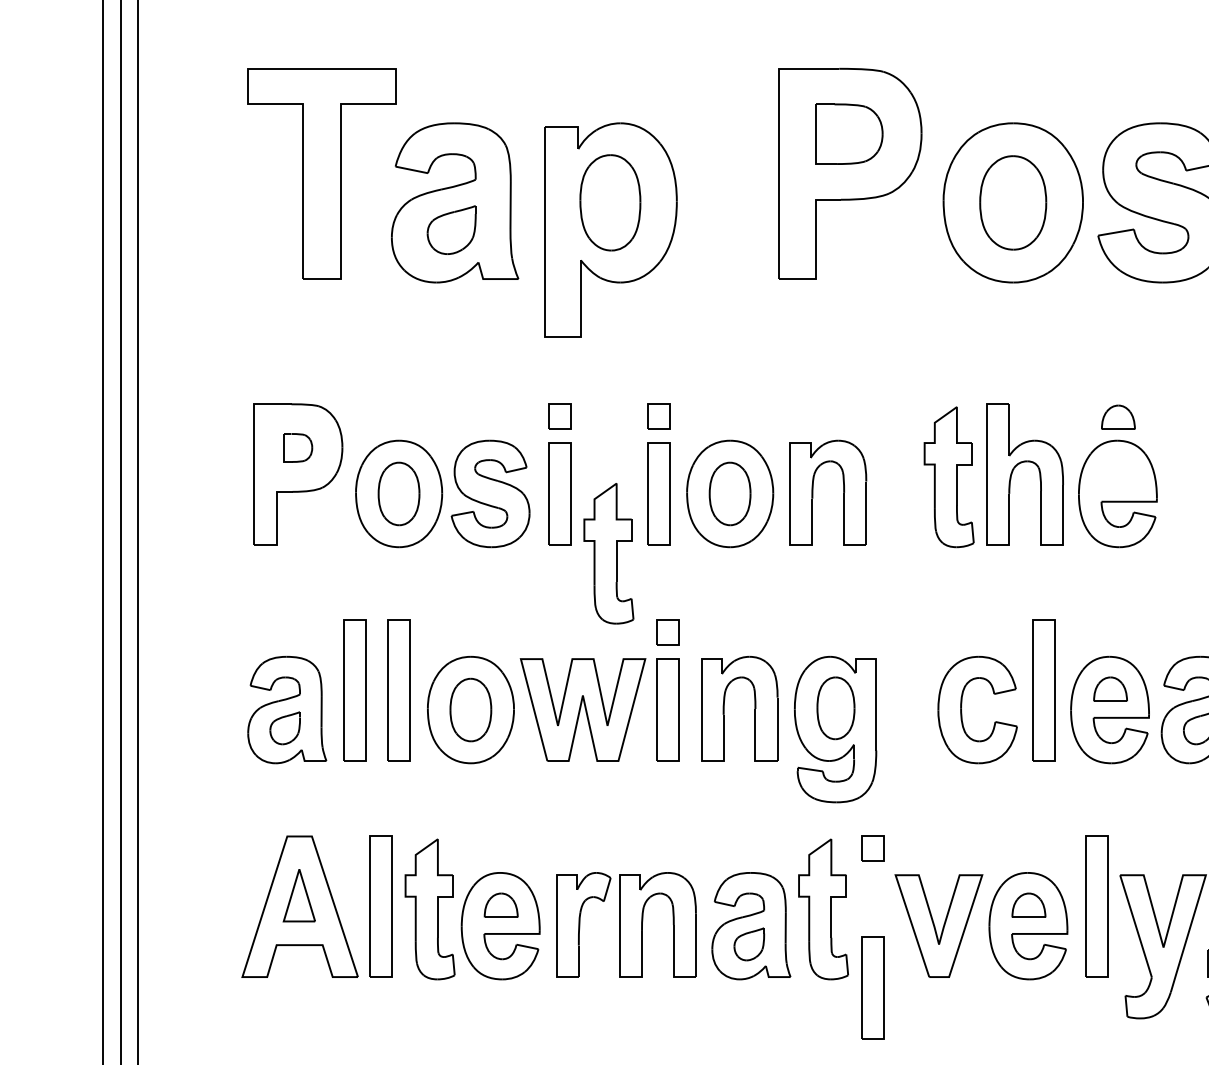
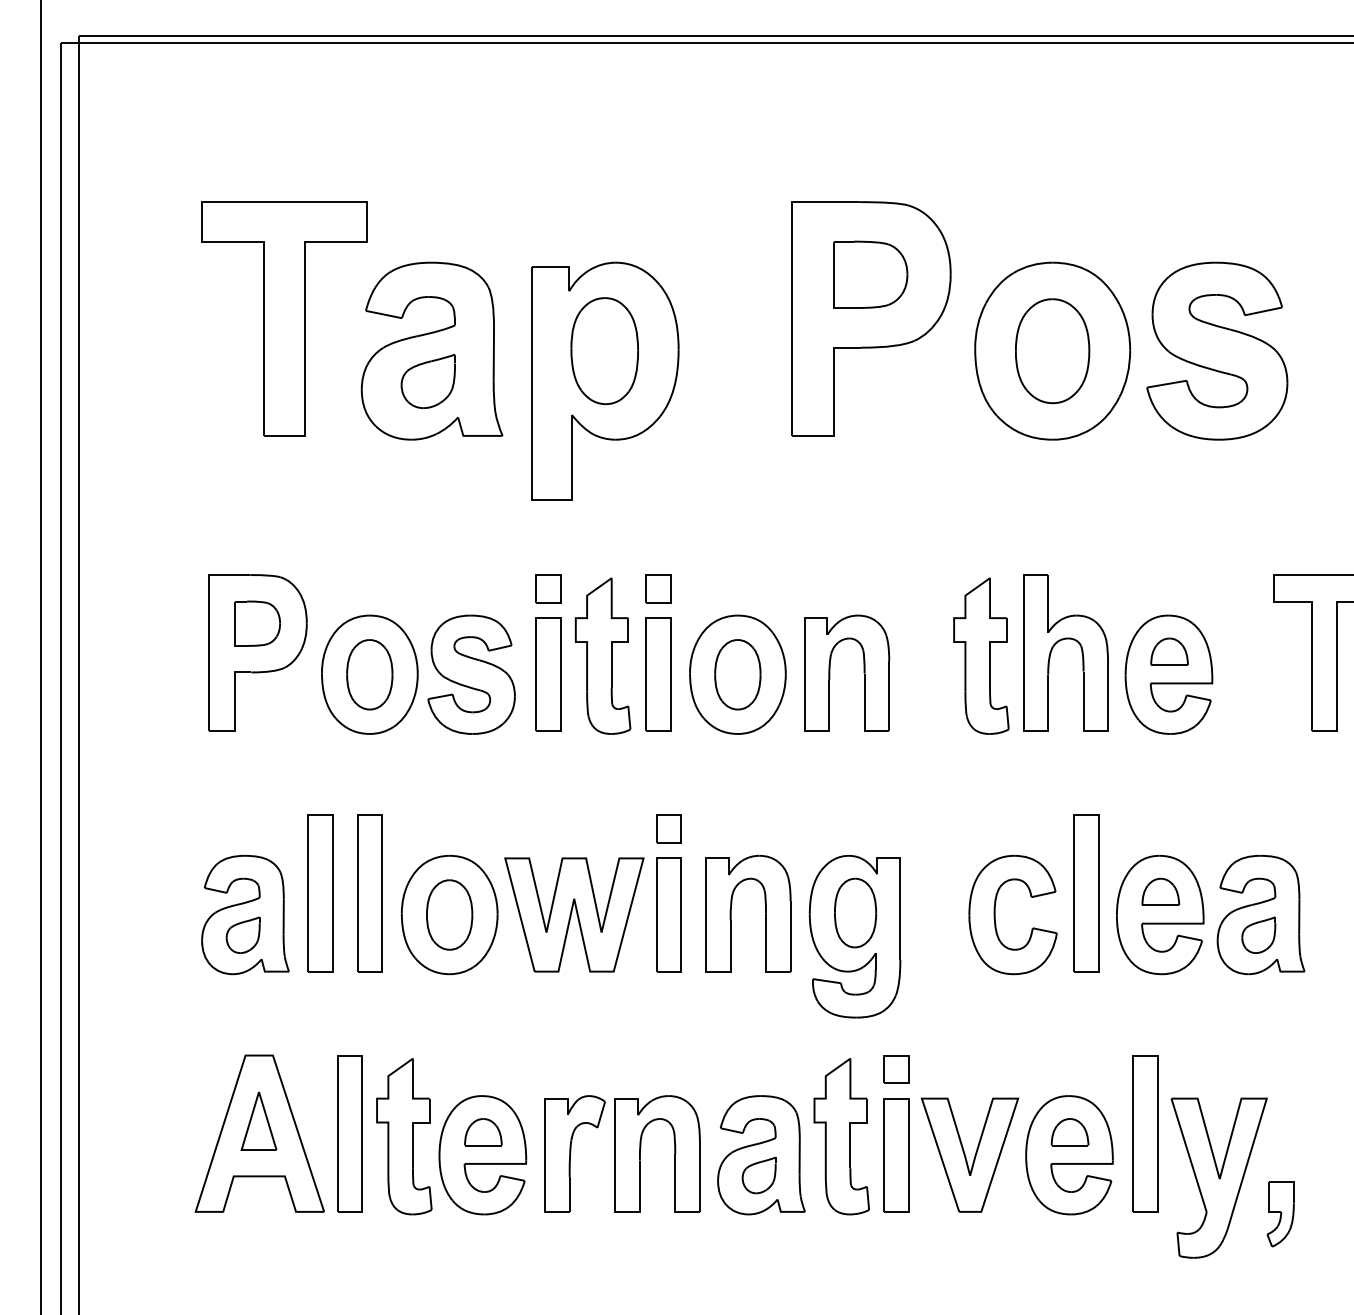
part: (1118, 417) -> (1169, 651), moved
part: (298, 447) -> (257, 623), size x1.43
part: (608, 553) -> (602, 655), moved
part: (872, 988) -> (896, 1155), moved

